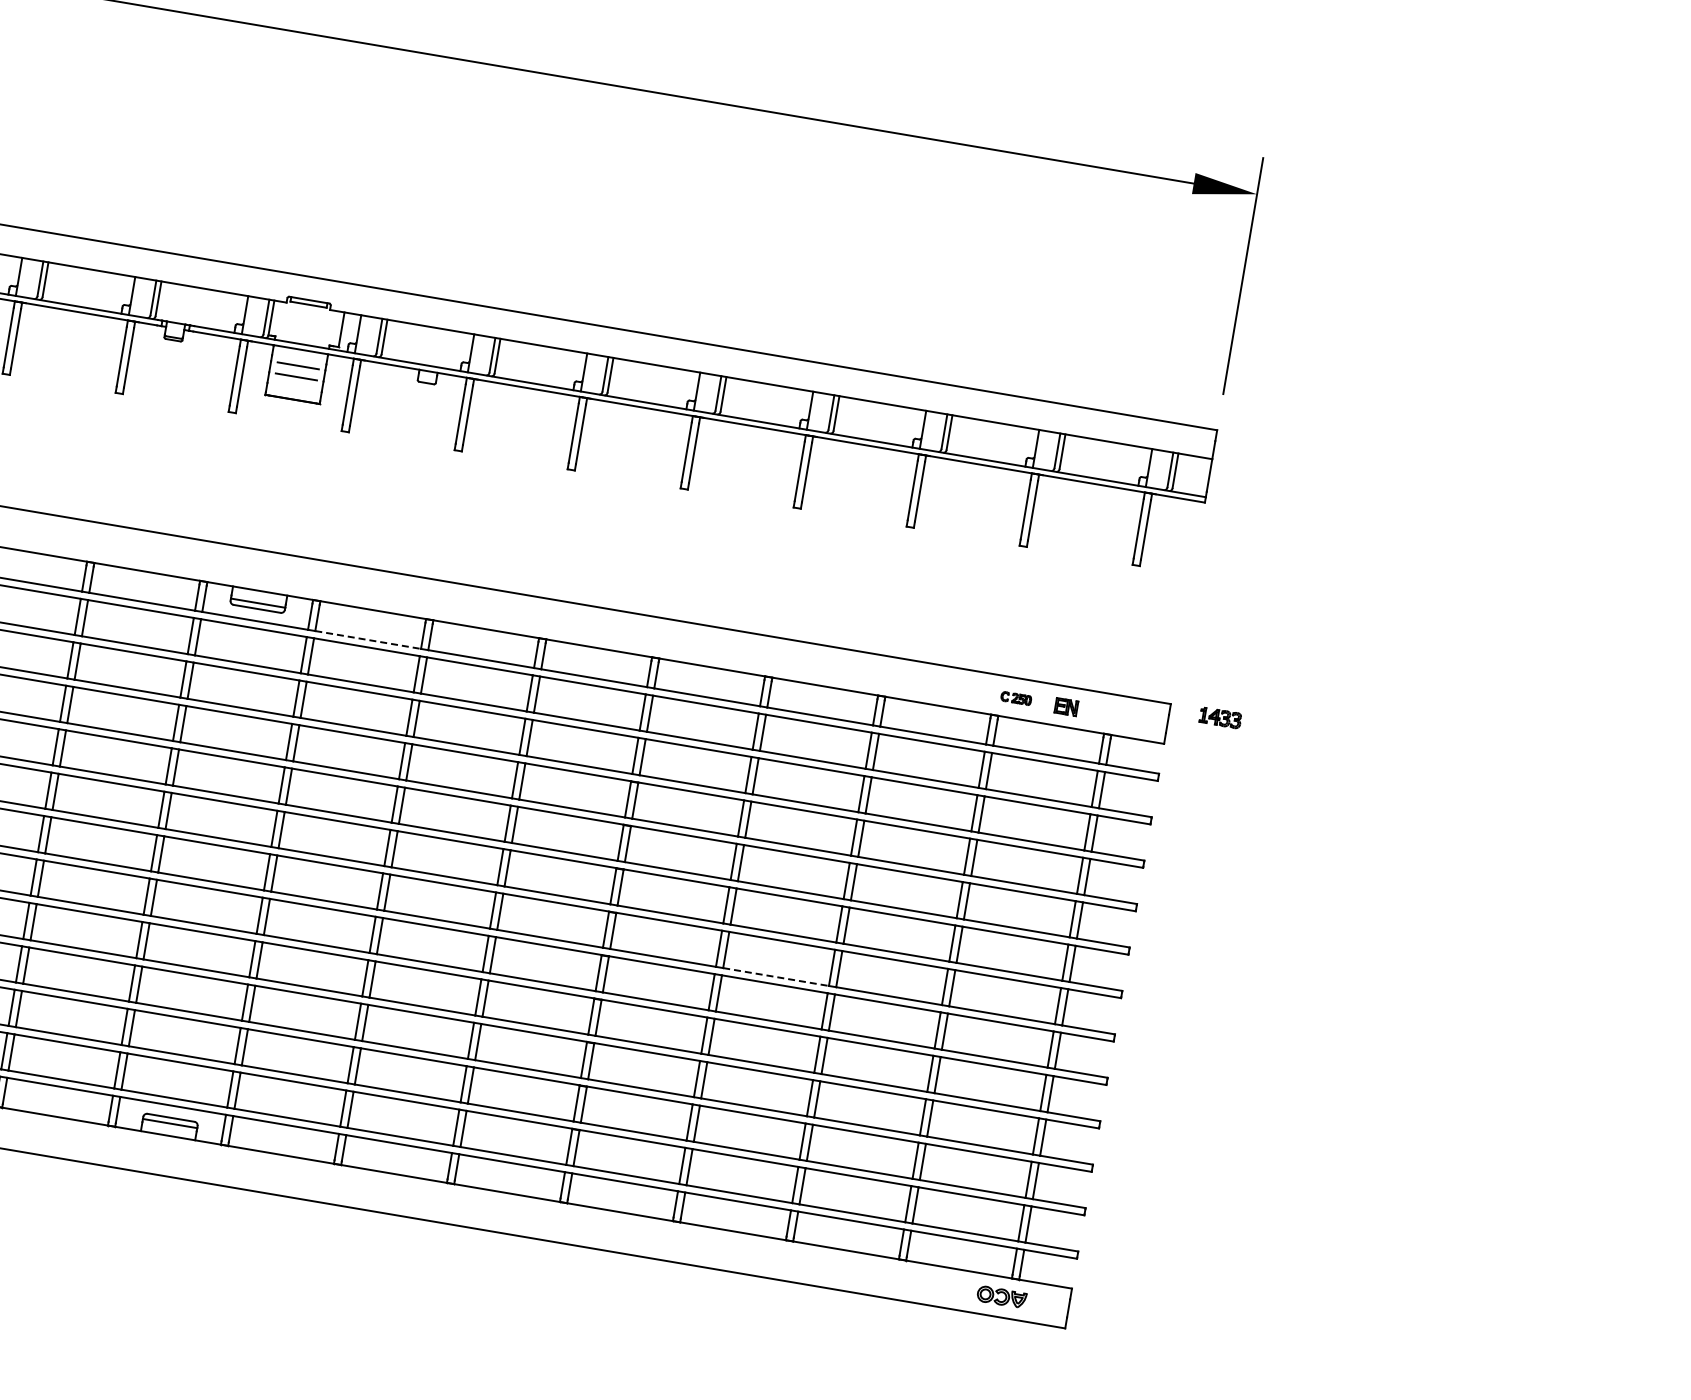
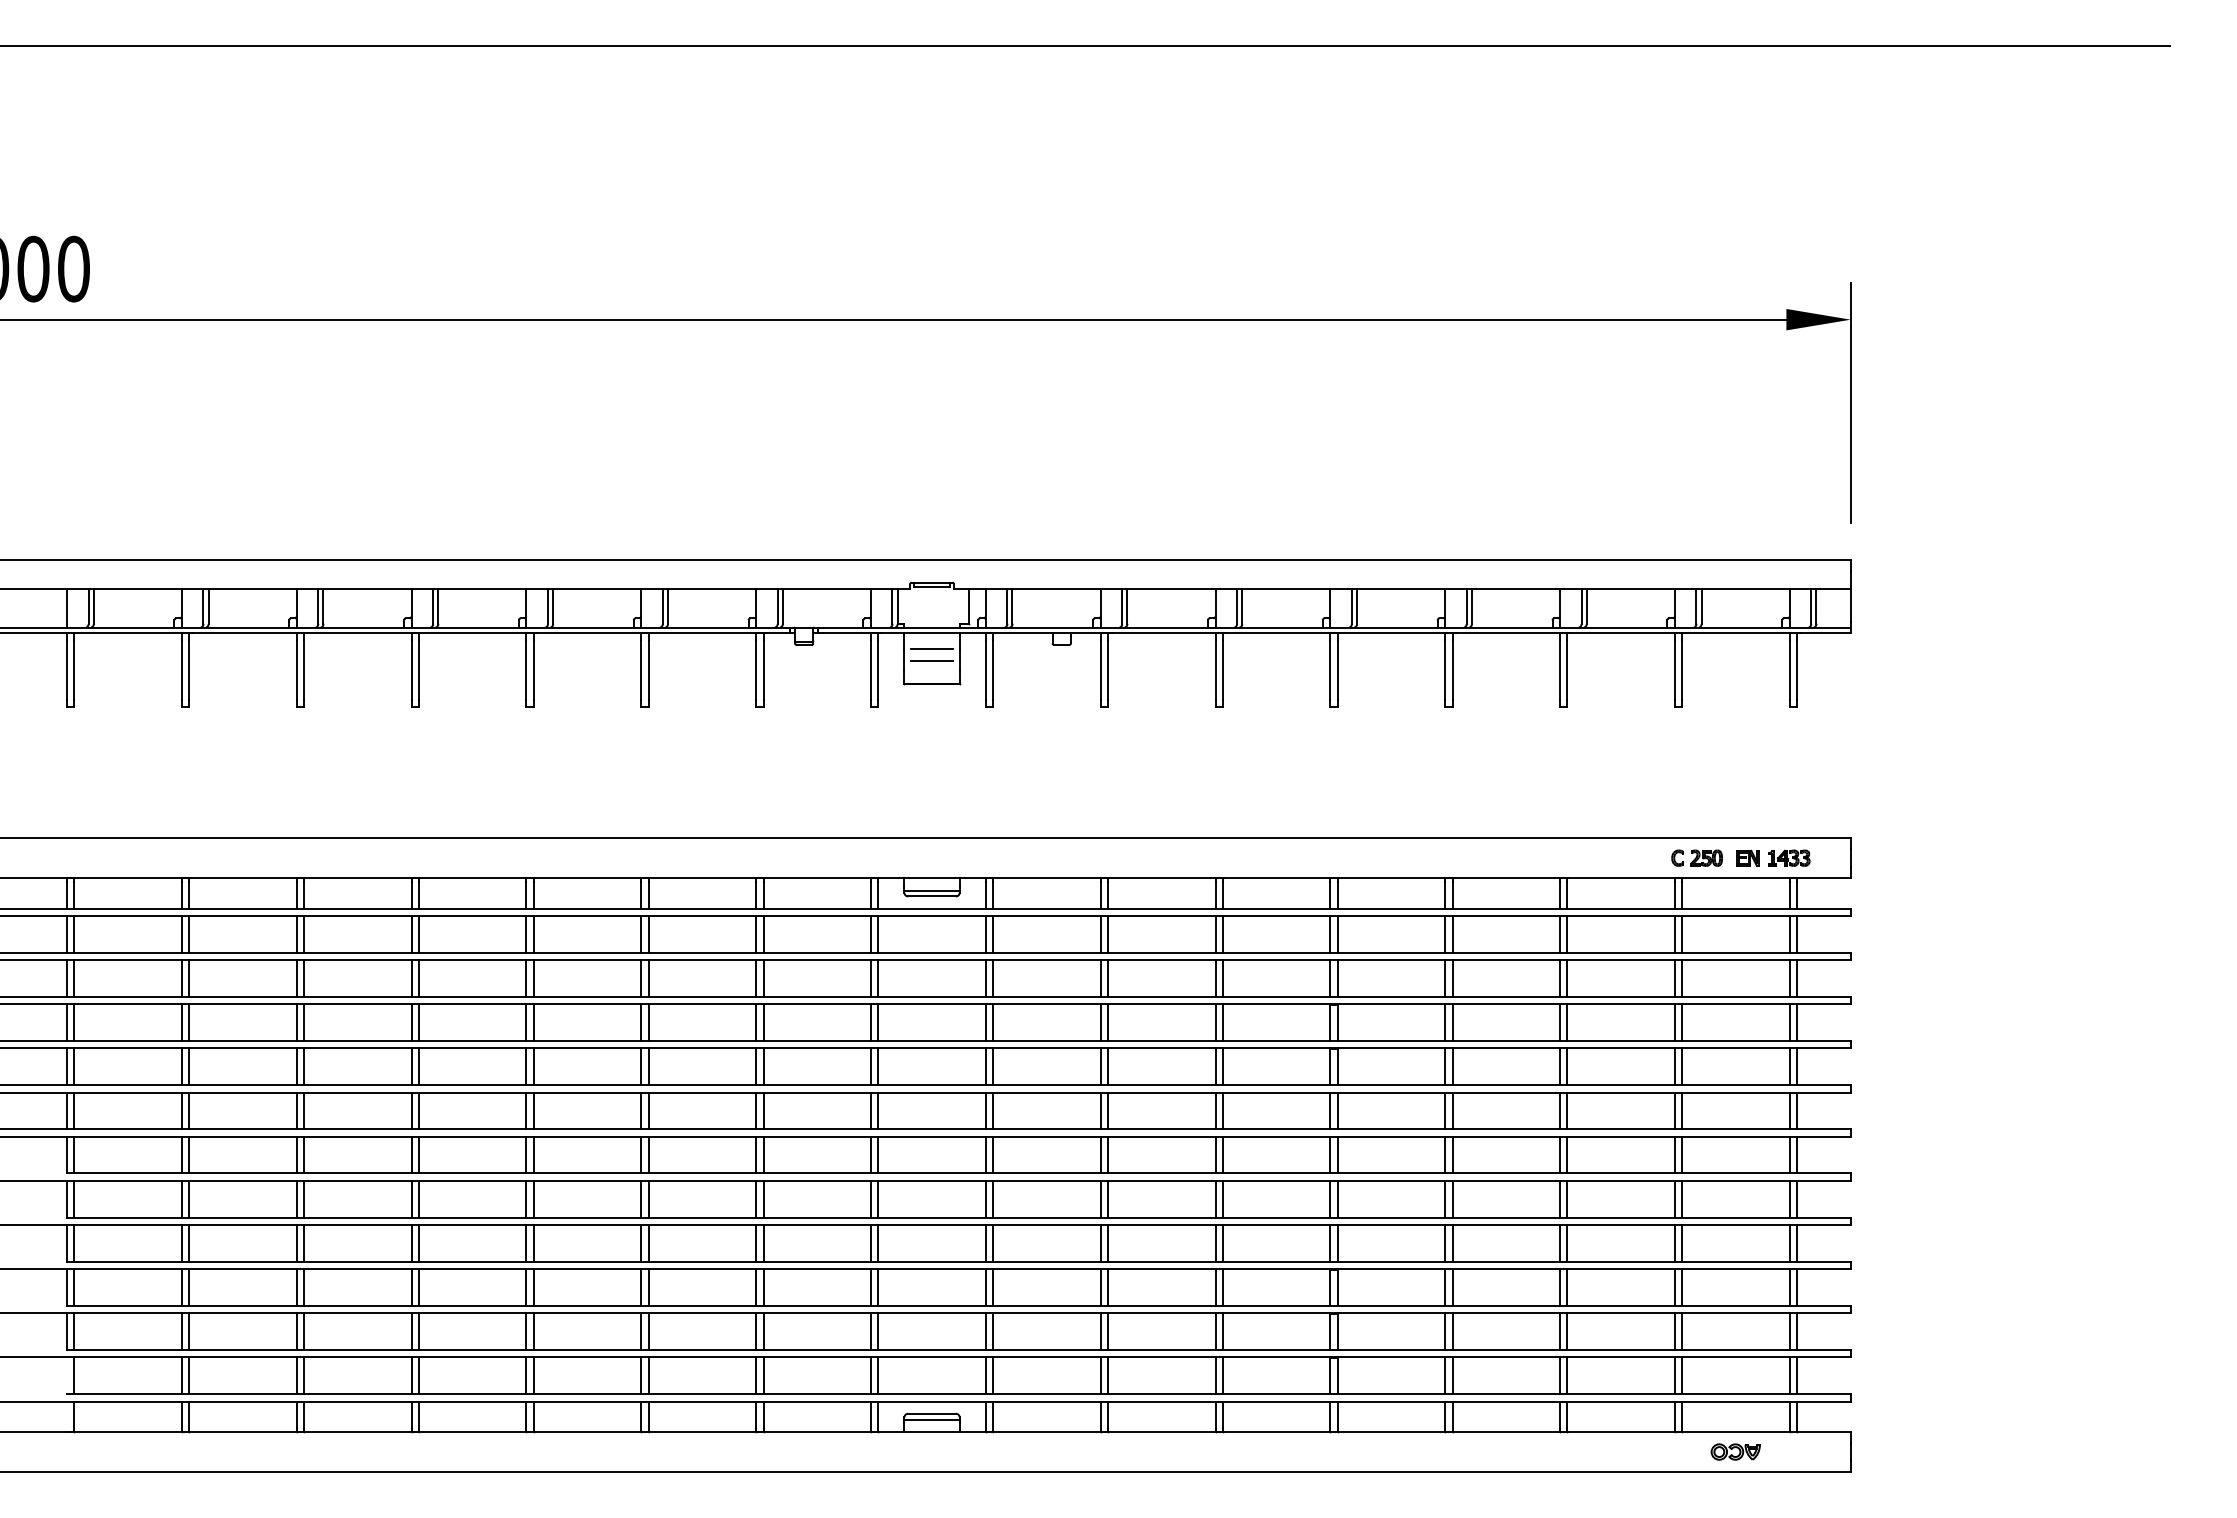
line: (367, 639) -> (1046, 908), dashed -> solid
part: (1015, 697) -> (1696, 857), size x1.67
part: (1220, 717) -> (1789, 857), moved
line: (776, 977) -> (1506, 1173), dashed -> solid
part: (1001, 1296) -> (1735, 1451), moved

